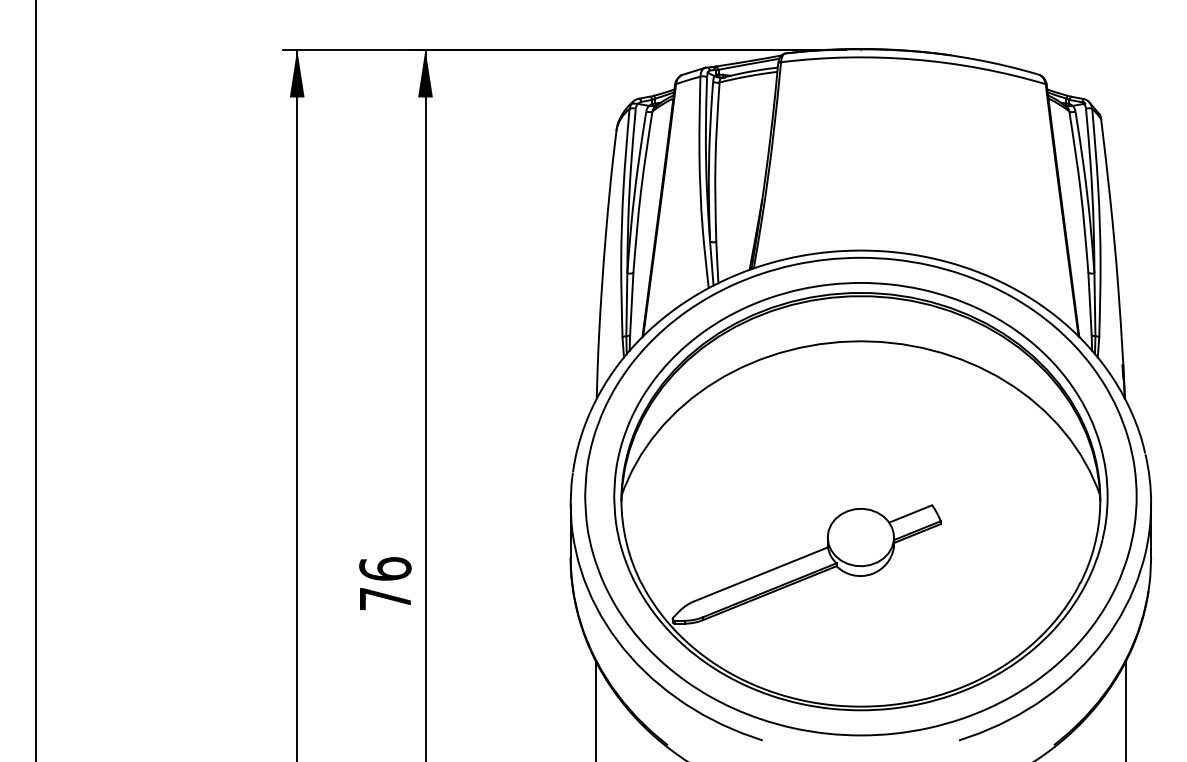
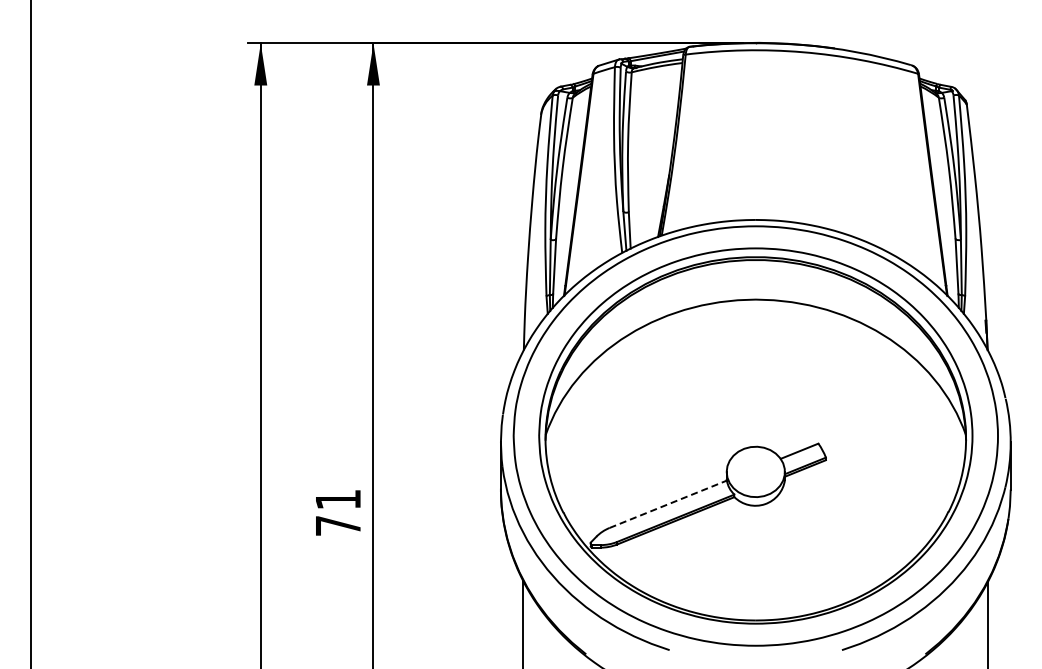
text: (385, 568) -> (338, 499), 76 -> 71
line: (761, 574) -> (668, 504), solid -> dashed

